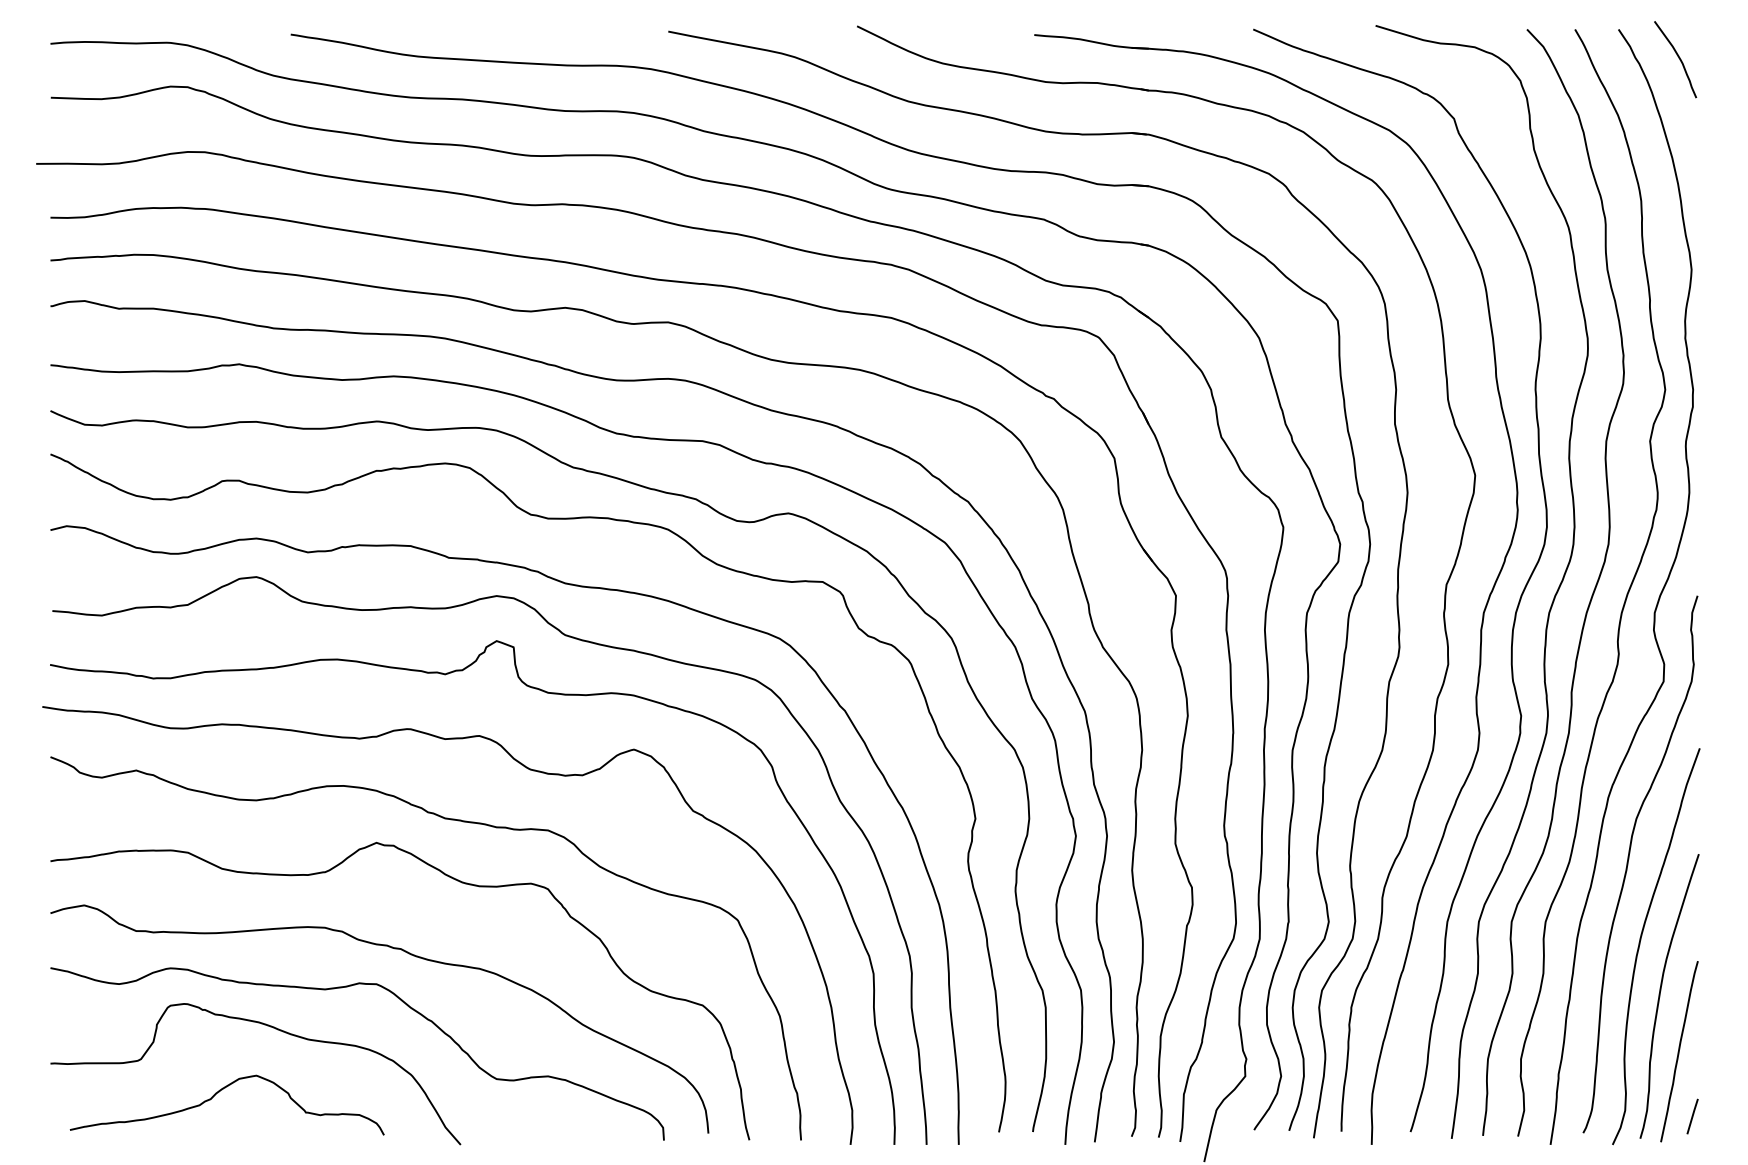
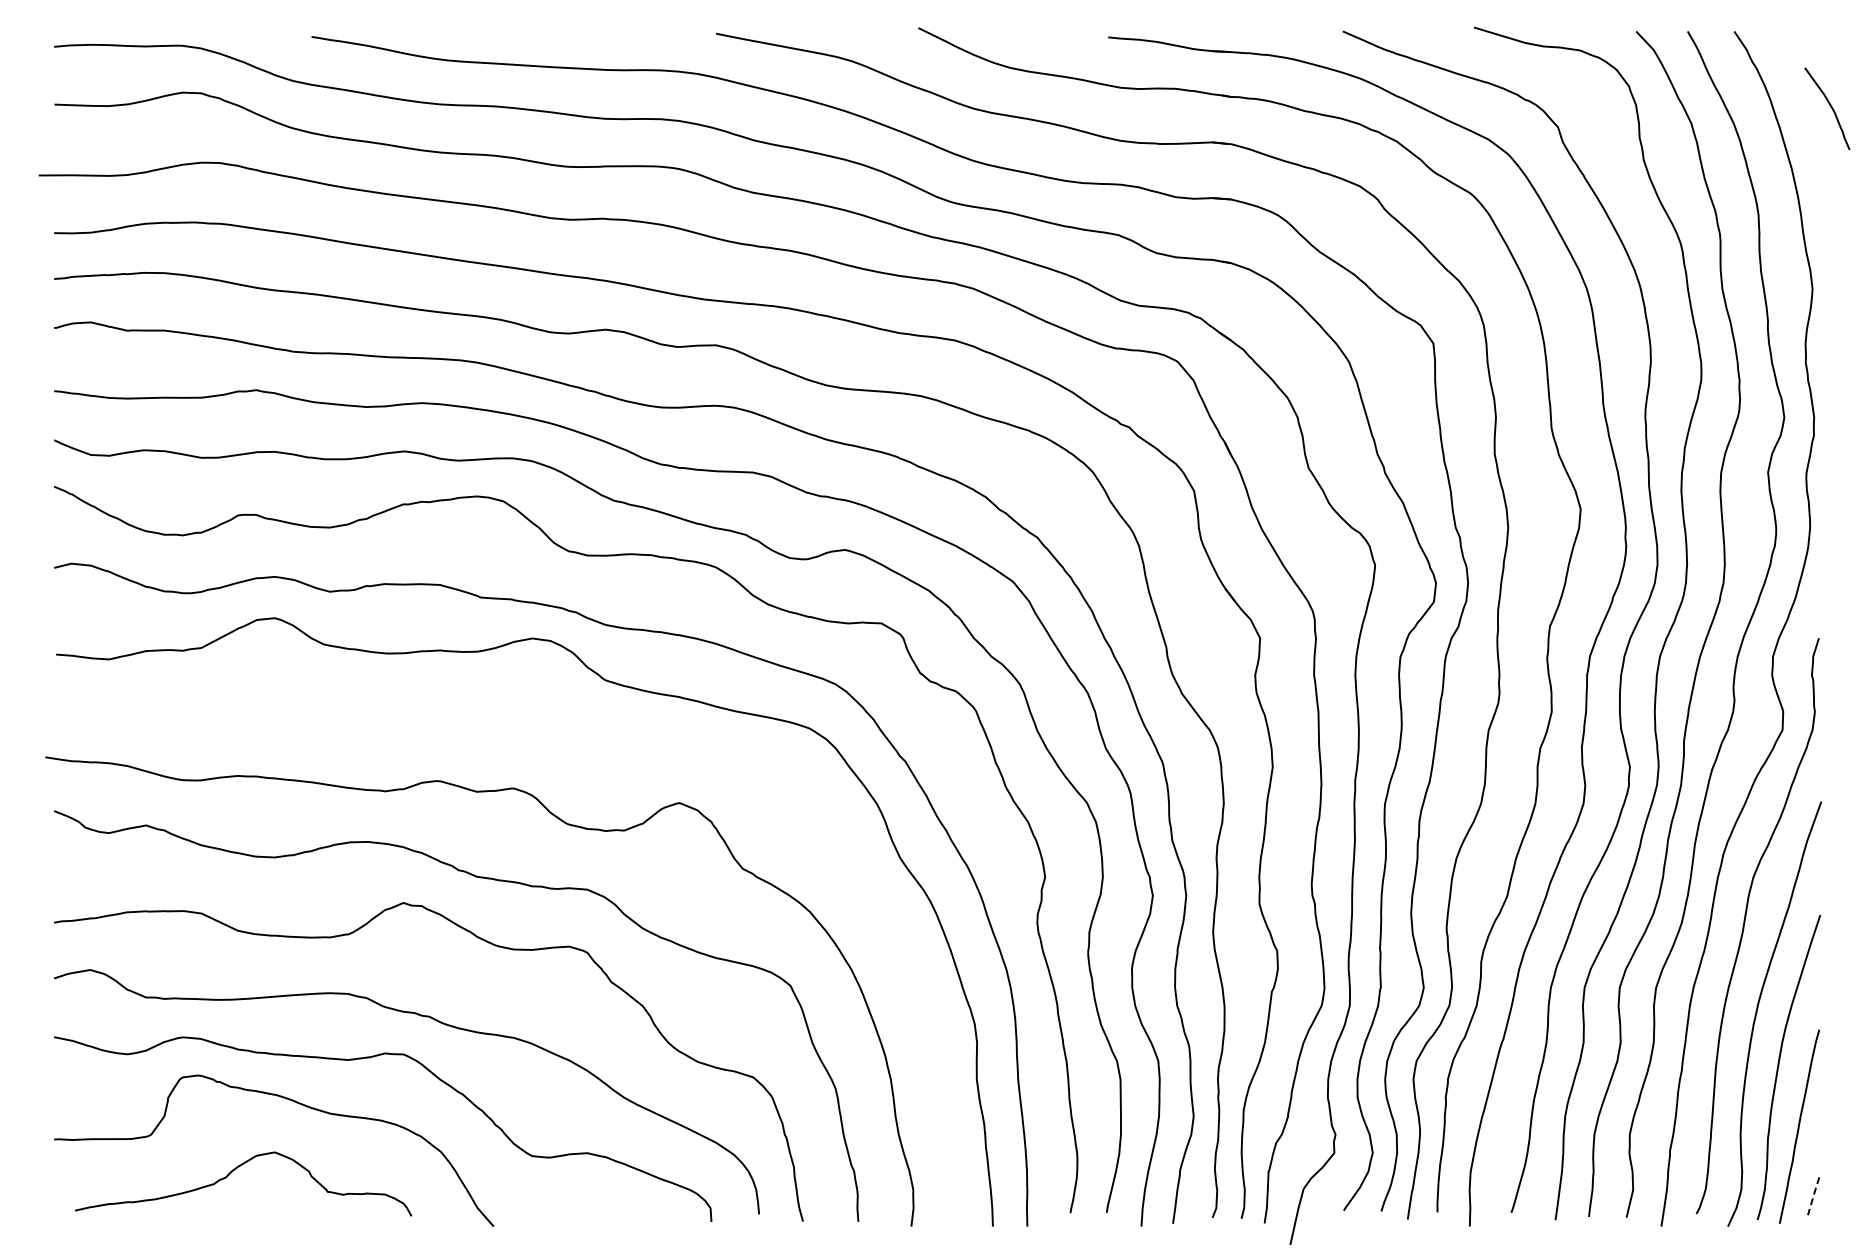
curve: (1678, 58) -> (1830, 107), moved
curve: (531, 688) -> (569, 737), removed
line: (1692, 1115) -> (1813, 1195), solid -> dashed

